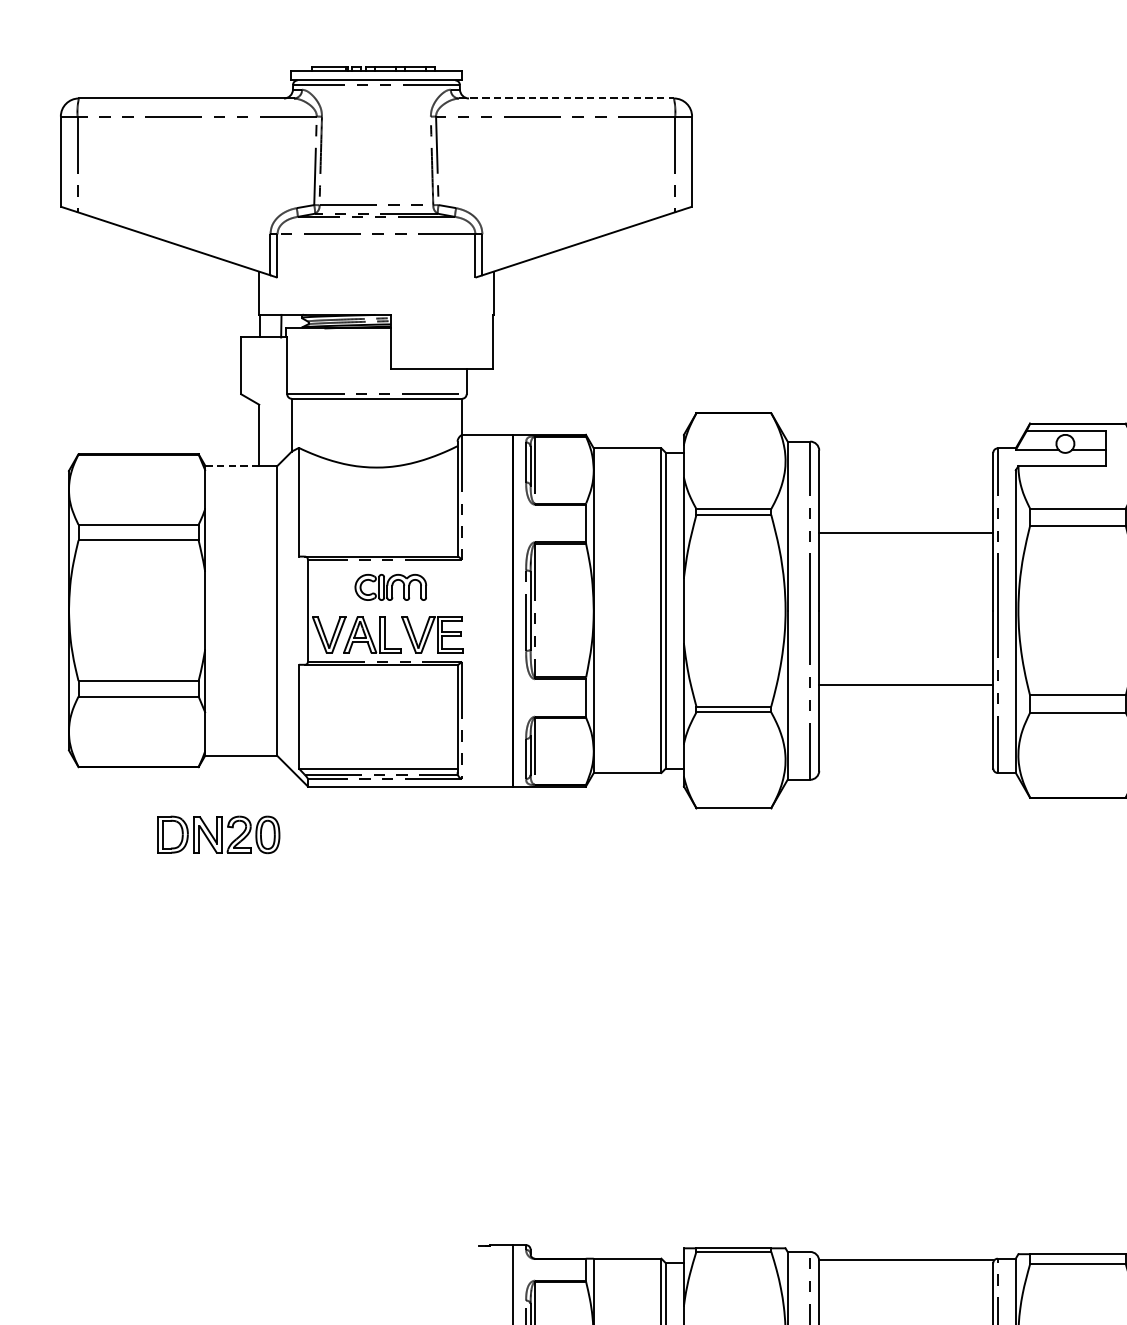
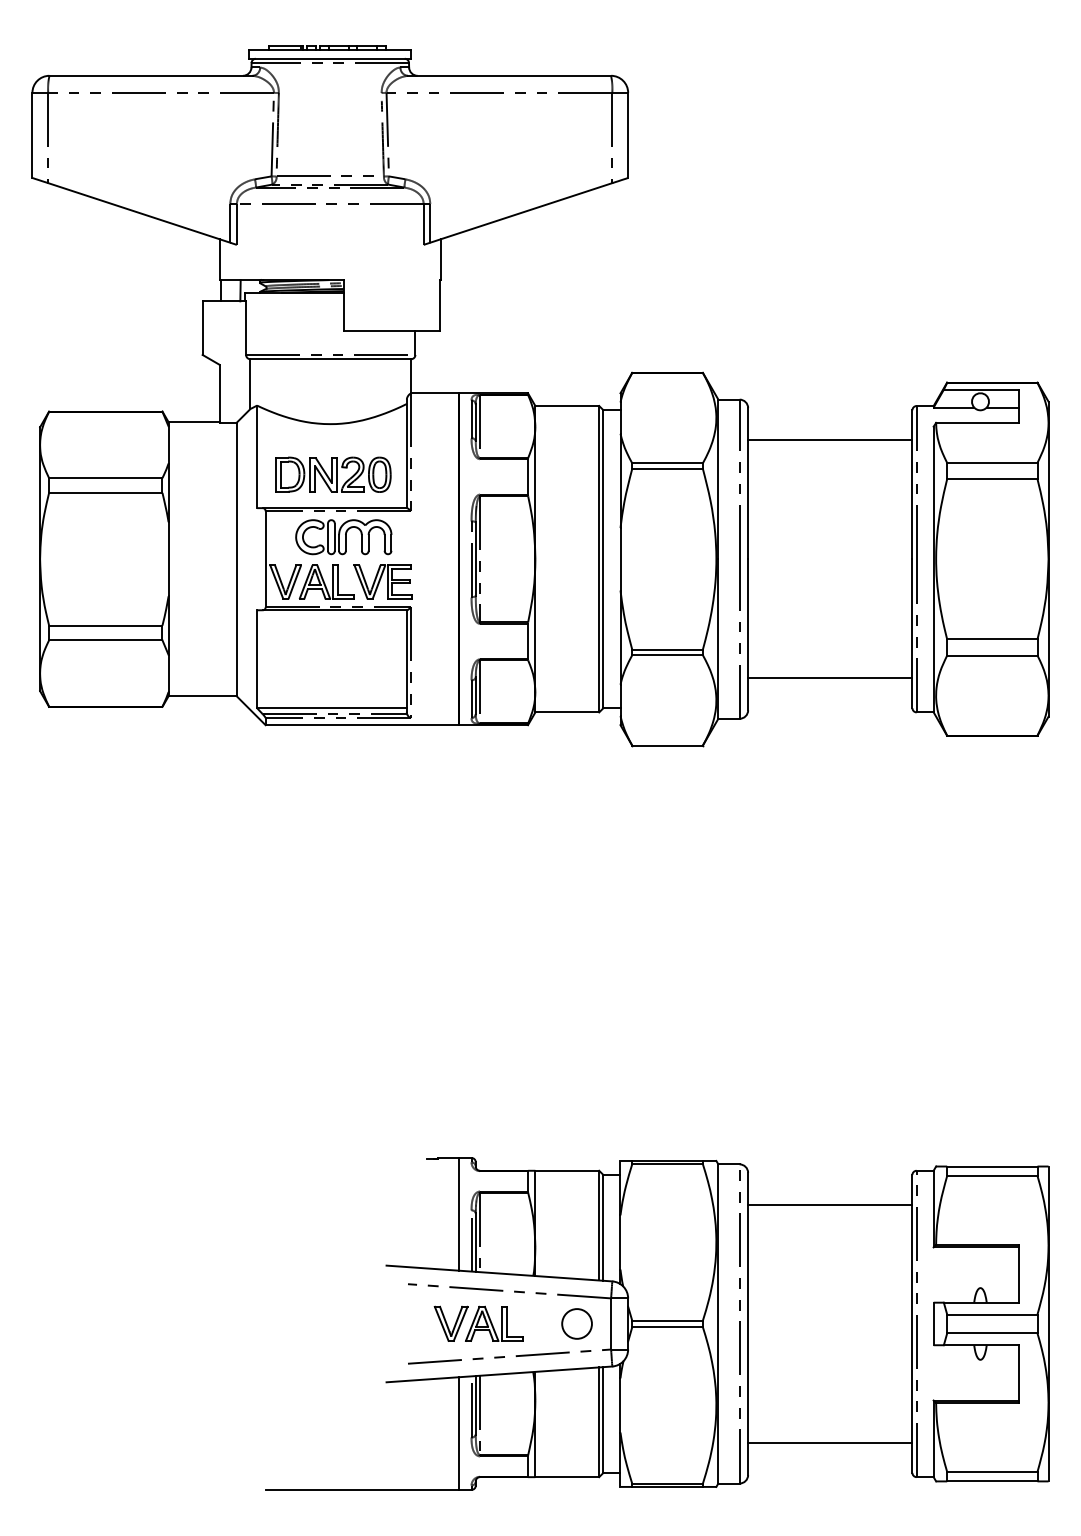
line: (566, 98) -> (509, 75), dashed -> solid
line: (232, 465) -> (194, 422), dashed -> solid
line: (906, 533) -> (830, 440), moved
part: (390, 587) -> (343, 537), size x1.43
line: (906, 685) -> (830, 678), moved
part: (218, 834) -> (333, 474), moved
line: (906, 1259) -> (830, 1204), moved

